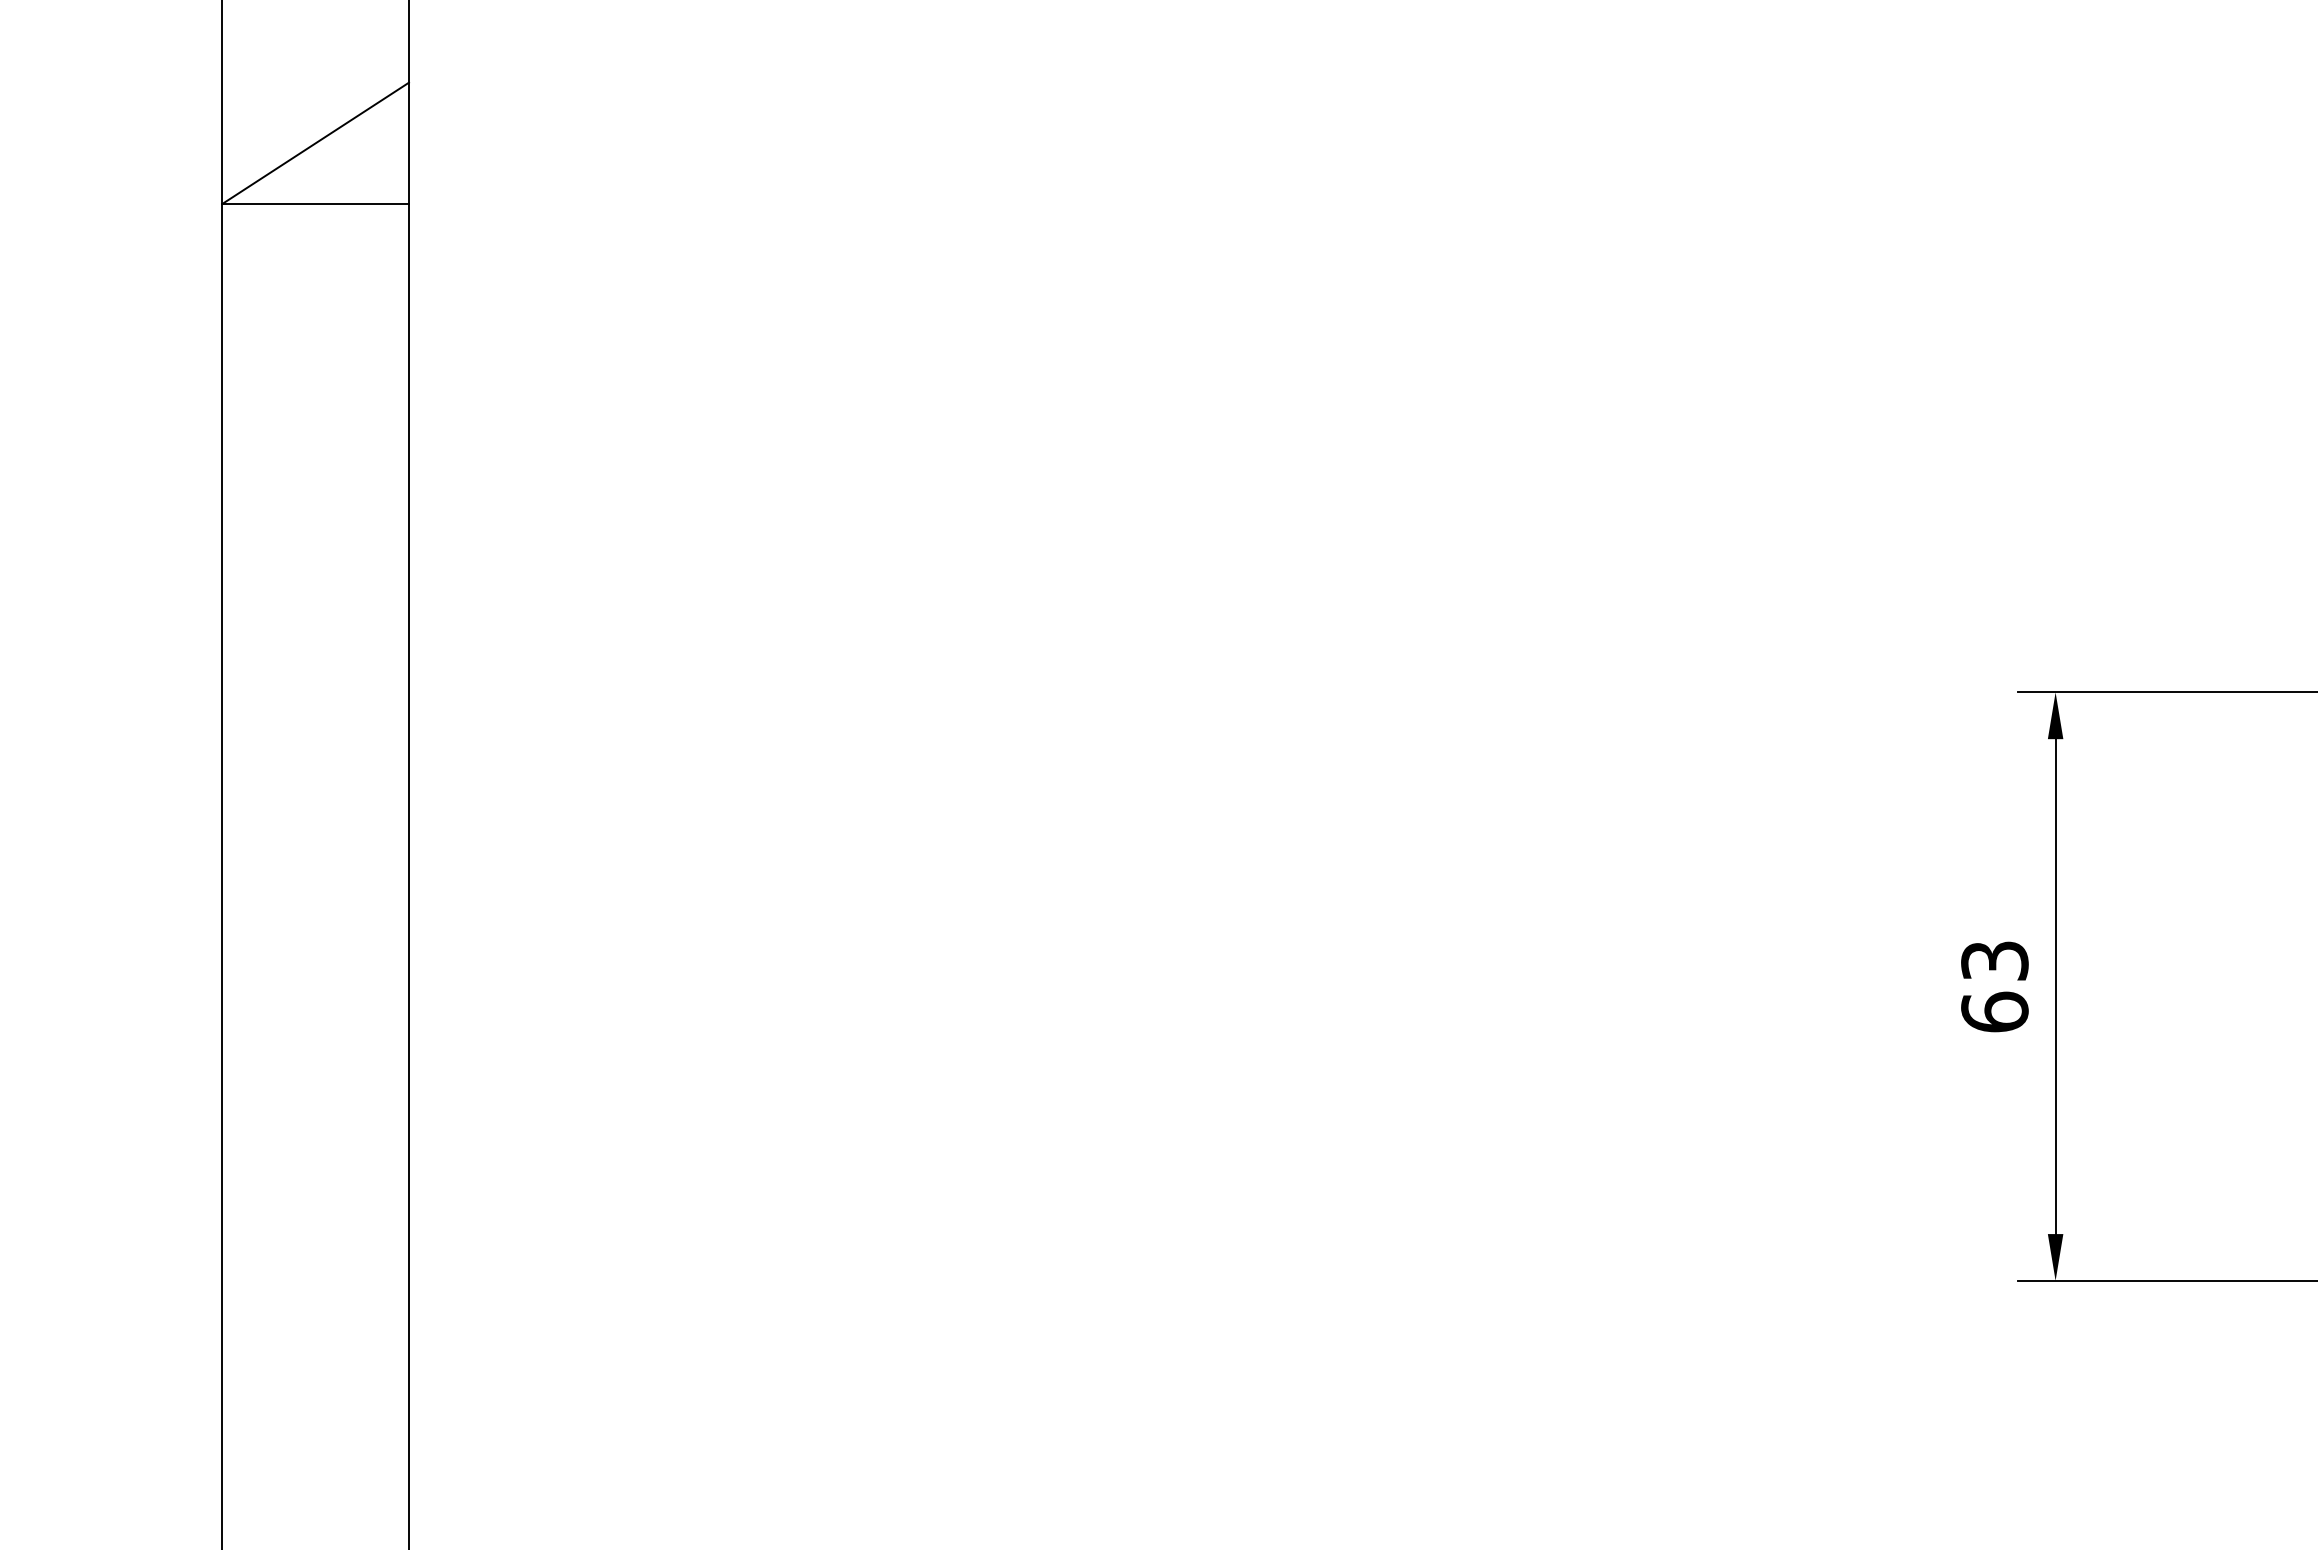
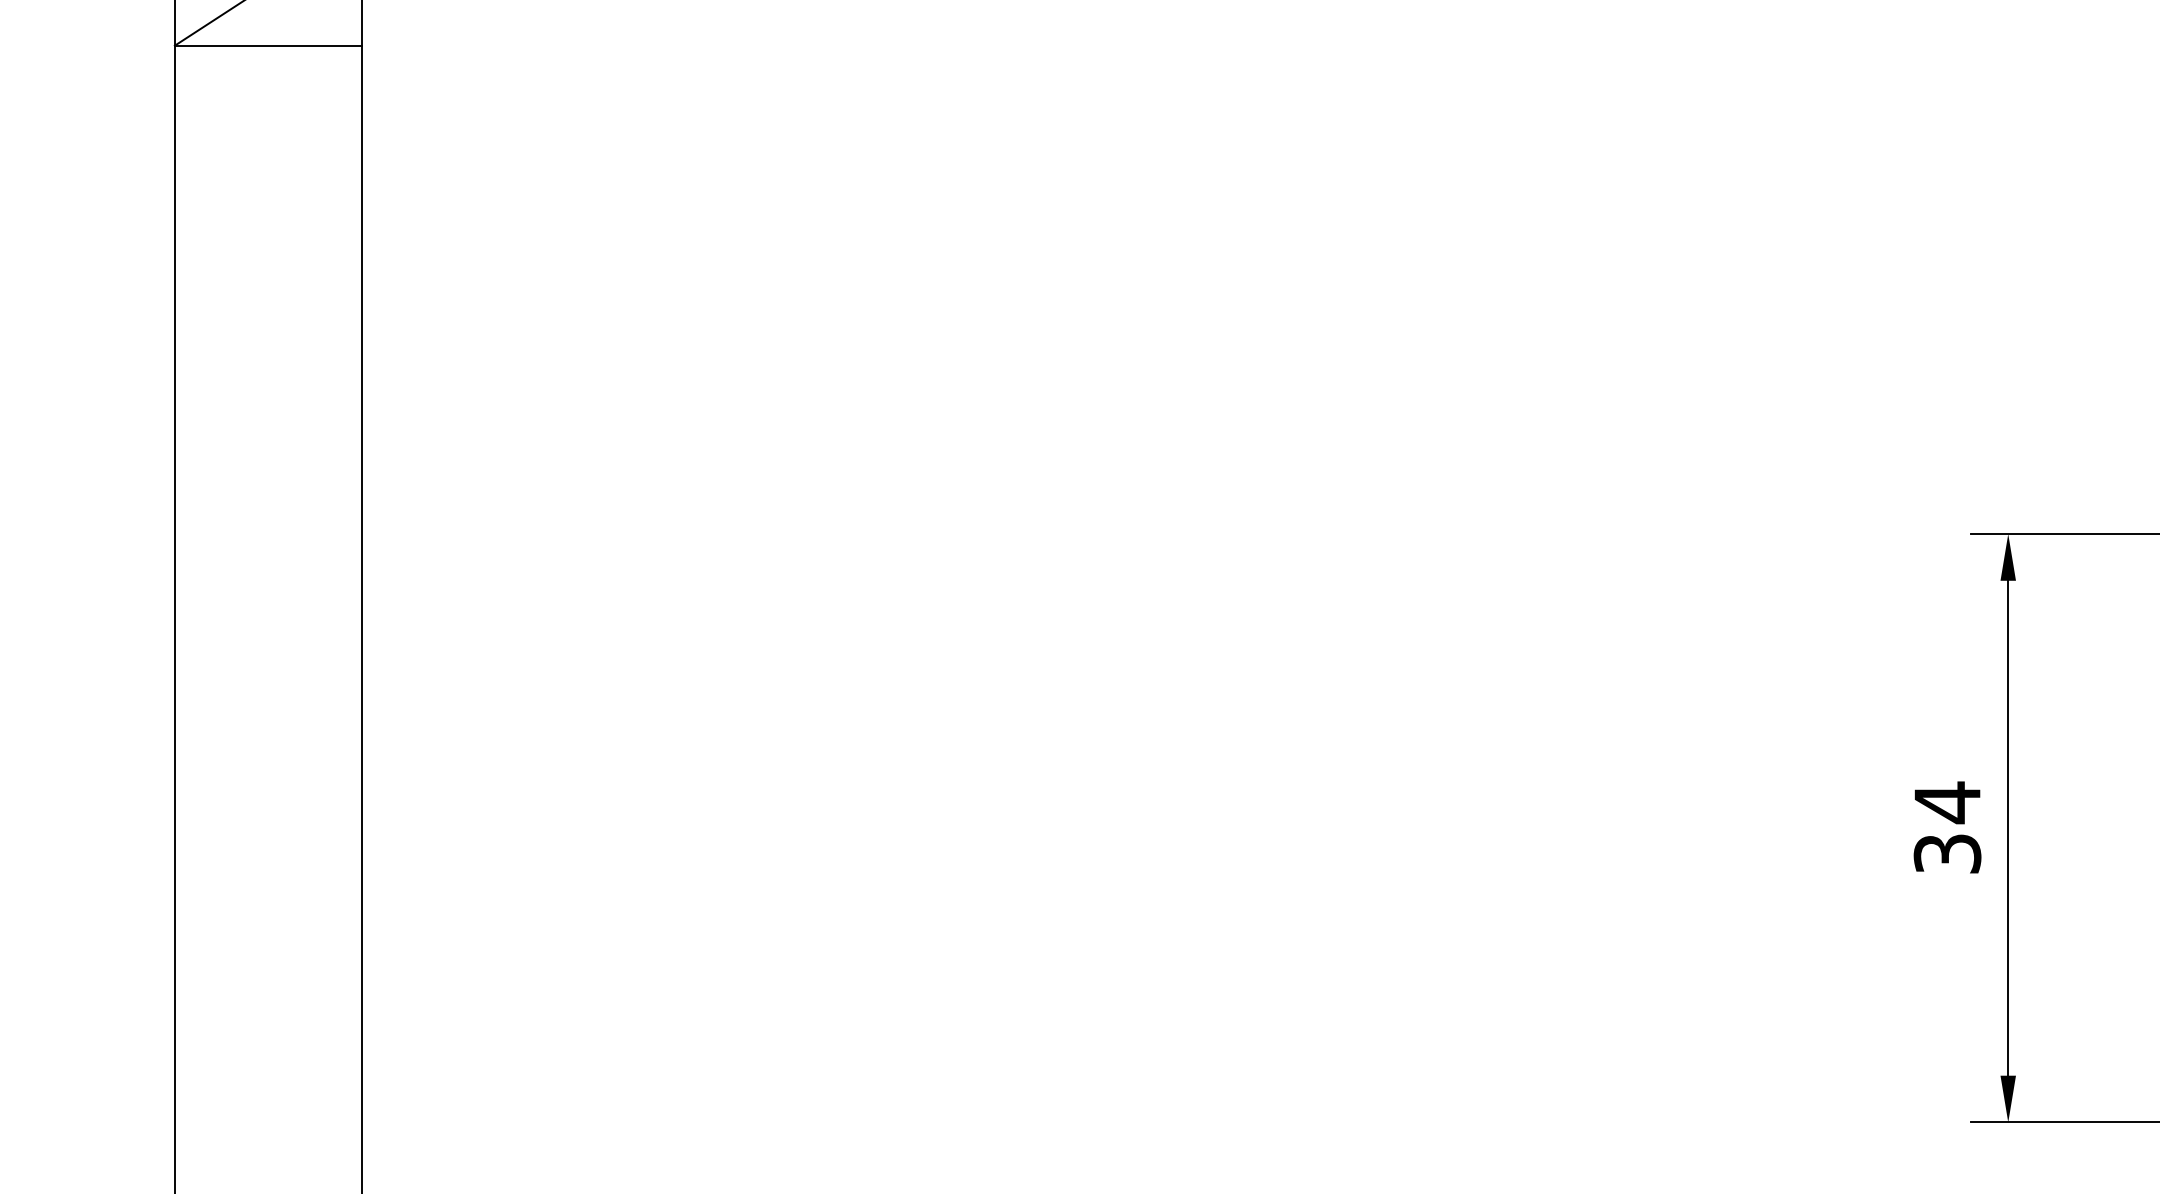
text: (1994, 985) -> (1947, 827), 63 -> 34

